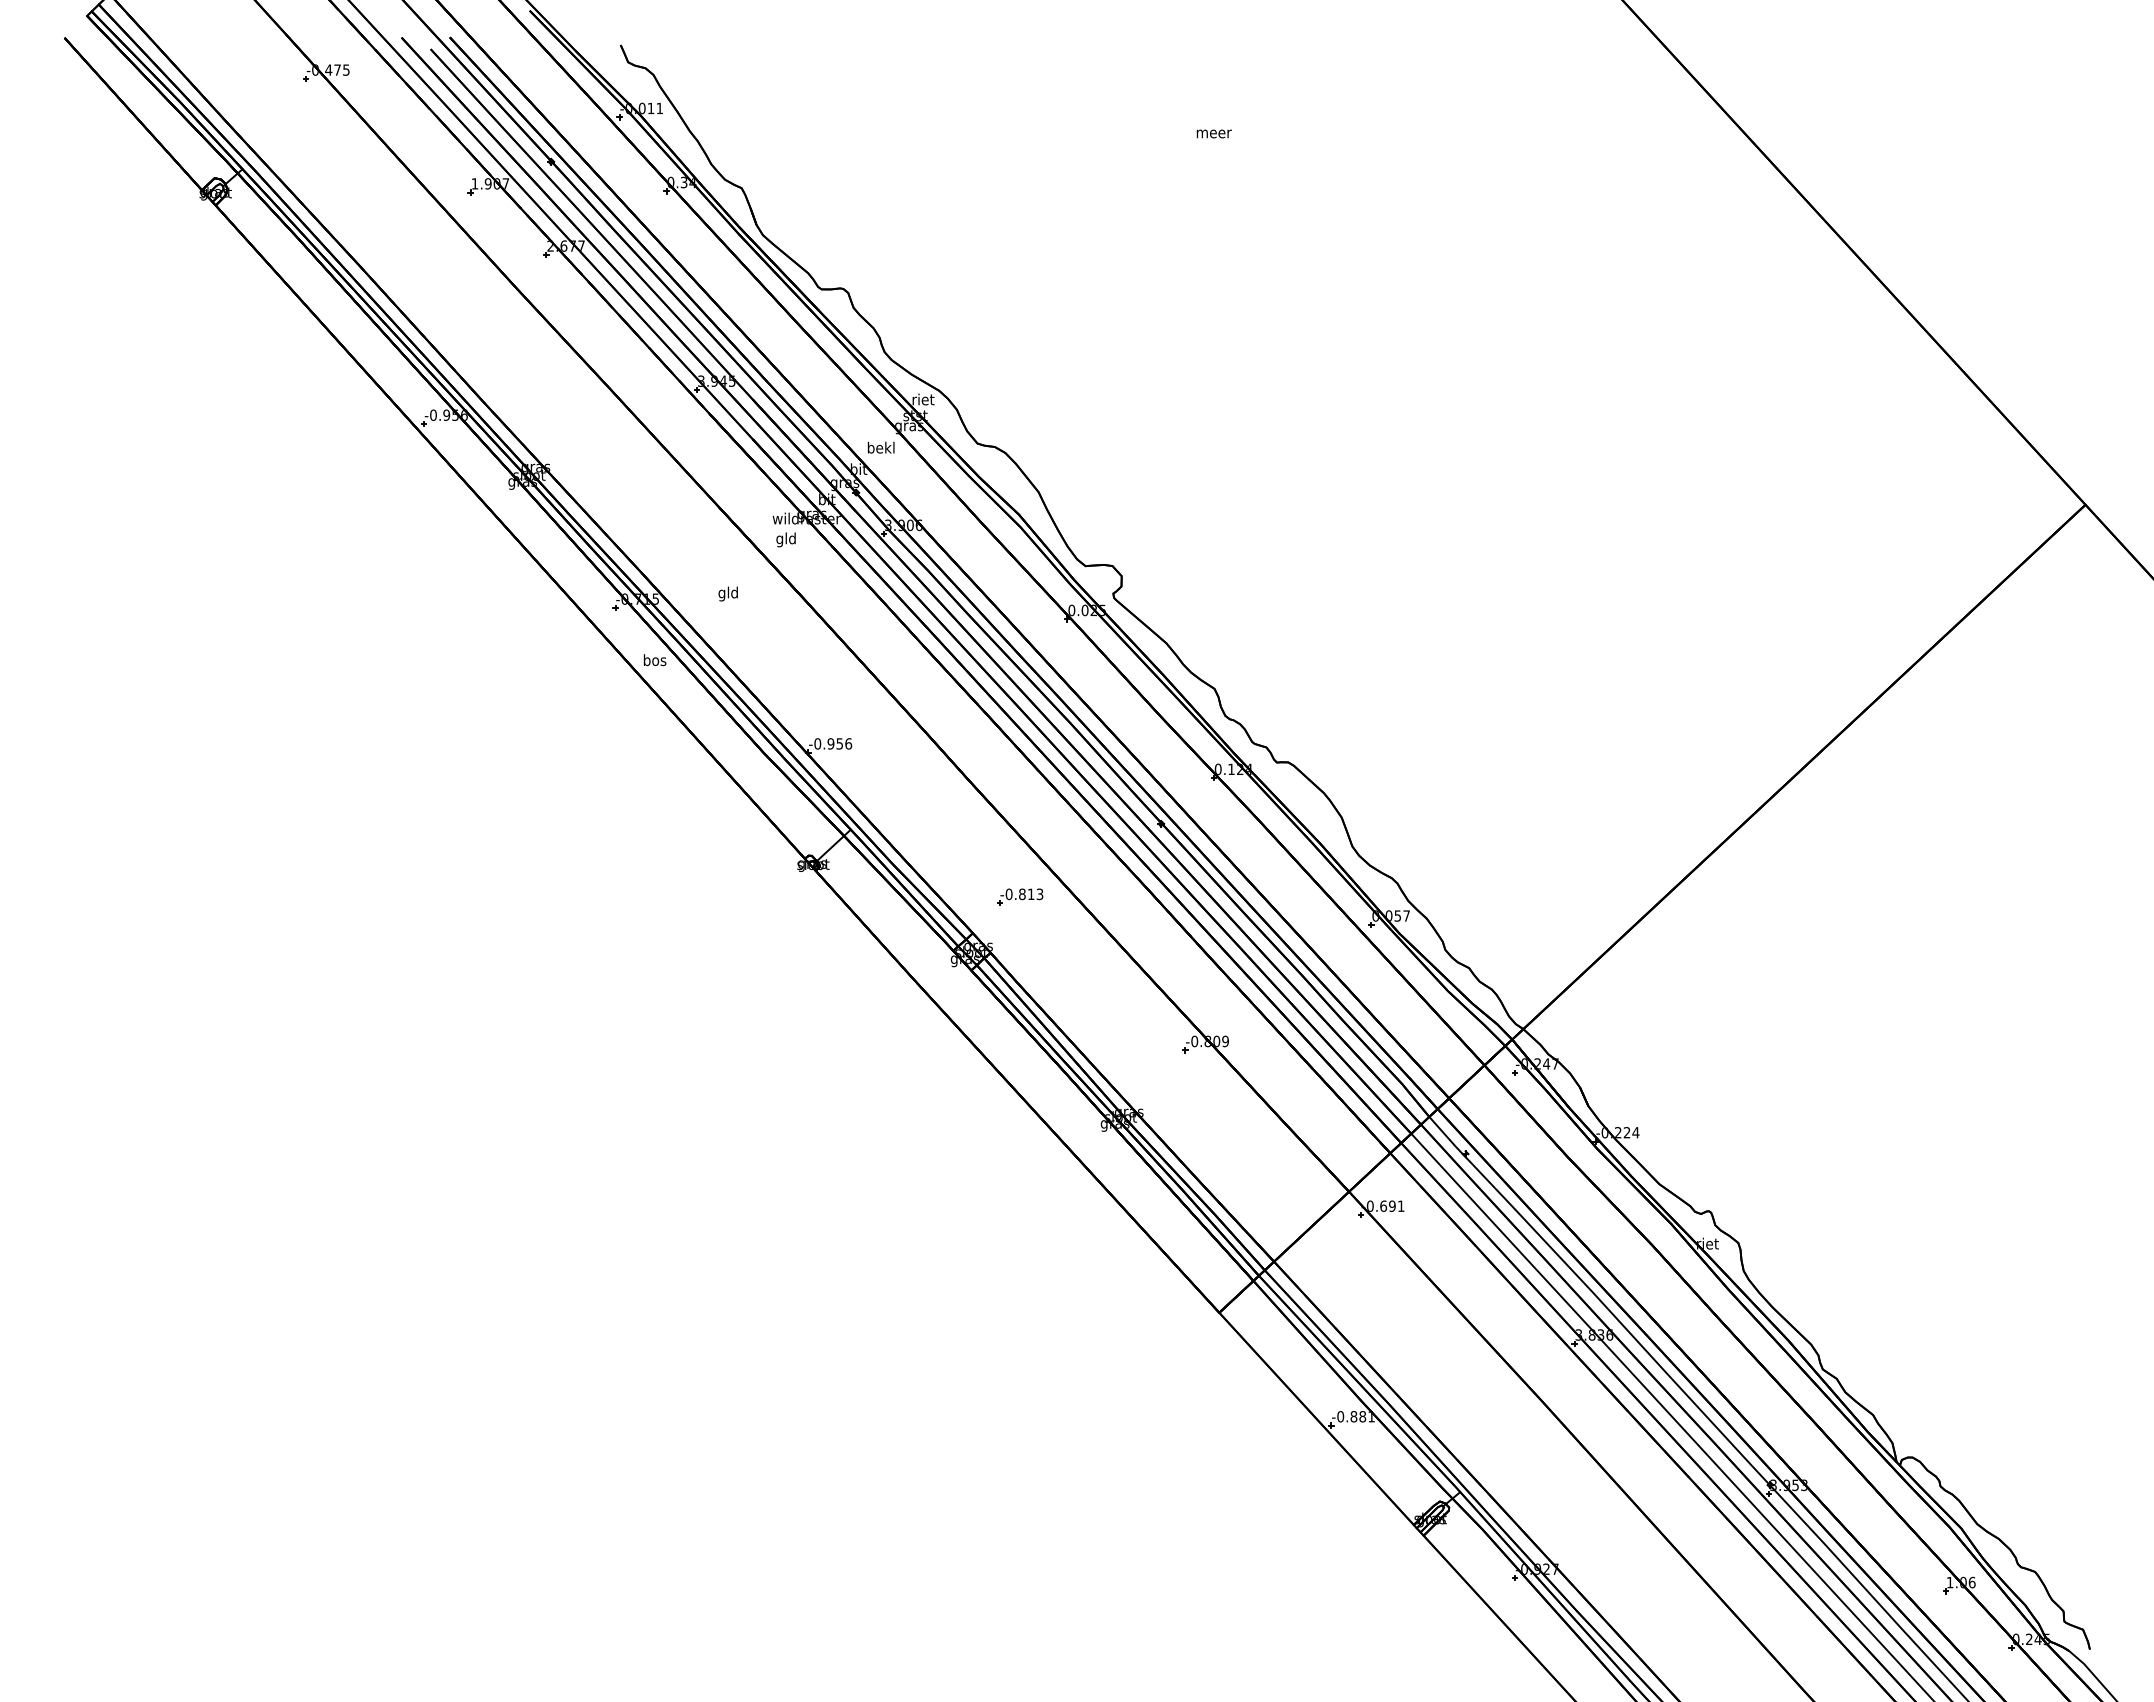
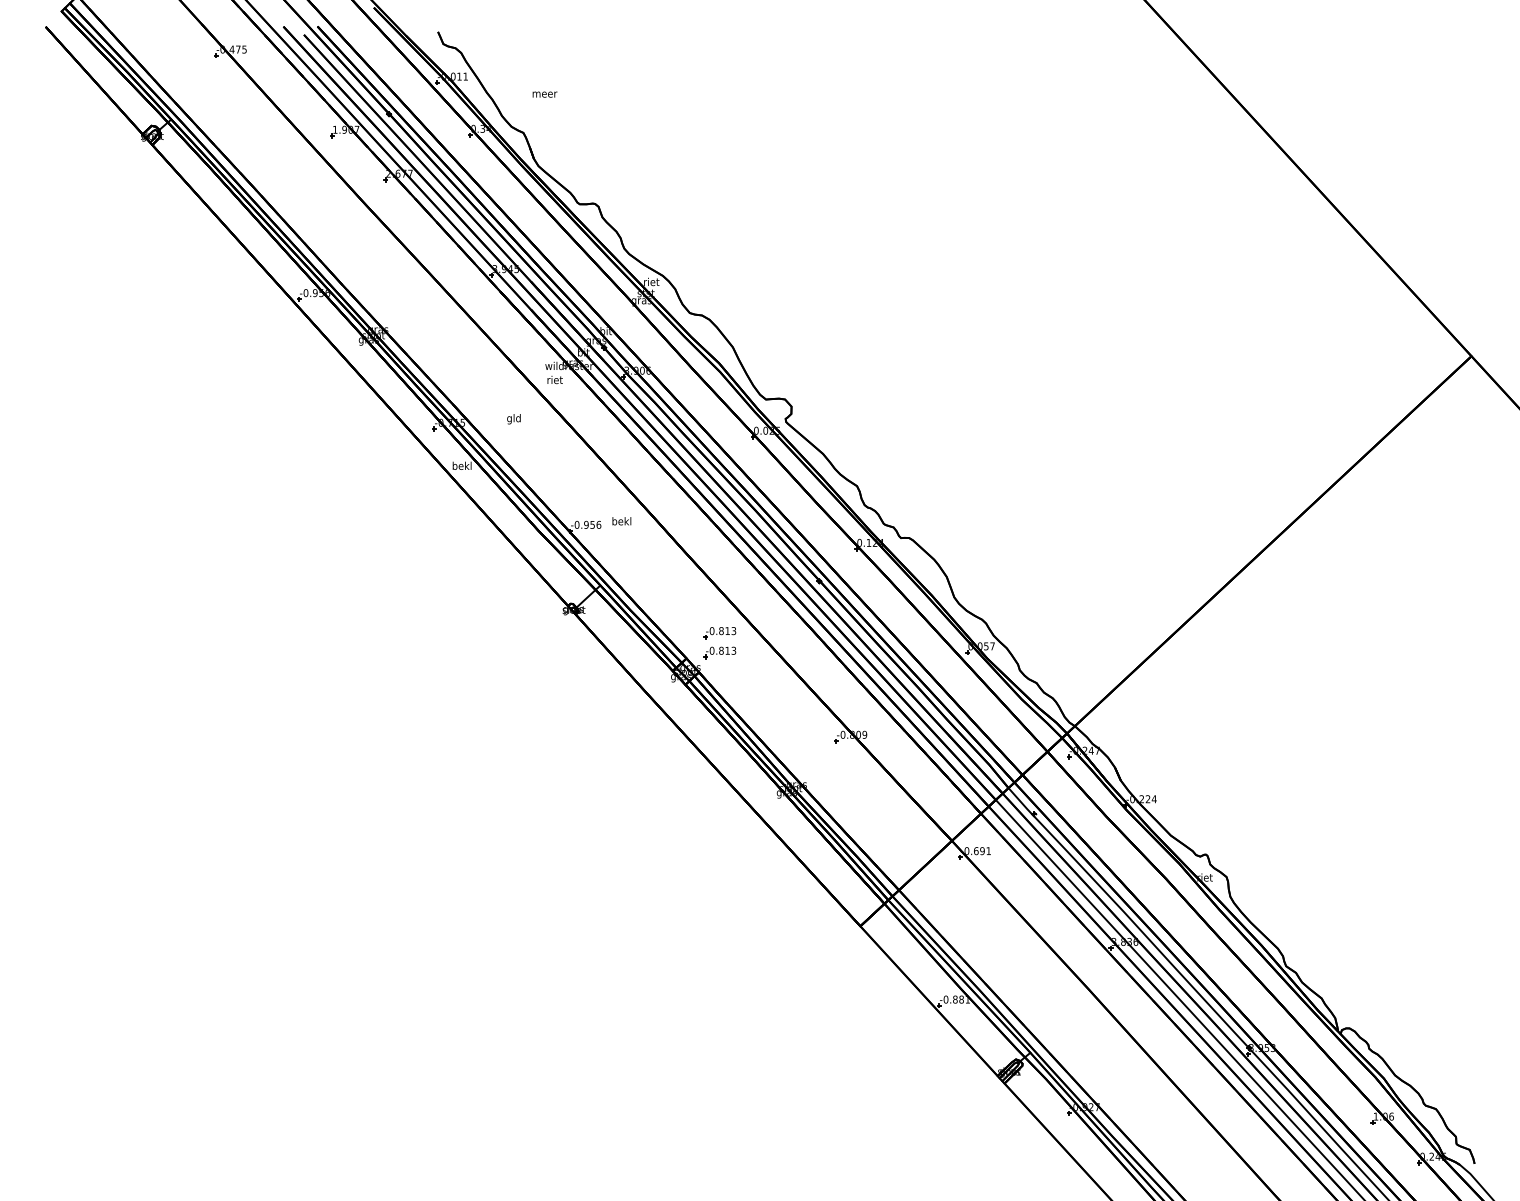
text: (1213, 133) -> (544, 94), moved
text: (880, 447) -> (621, 521), moved
text: (786, 539) -> (555, 380), gld -> riet
text: (654, 660) -> (461, 466), bos -> bekl
part: (1020, 924) -> (720, 652), added

